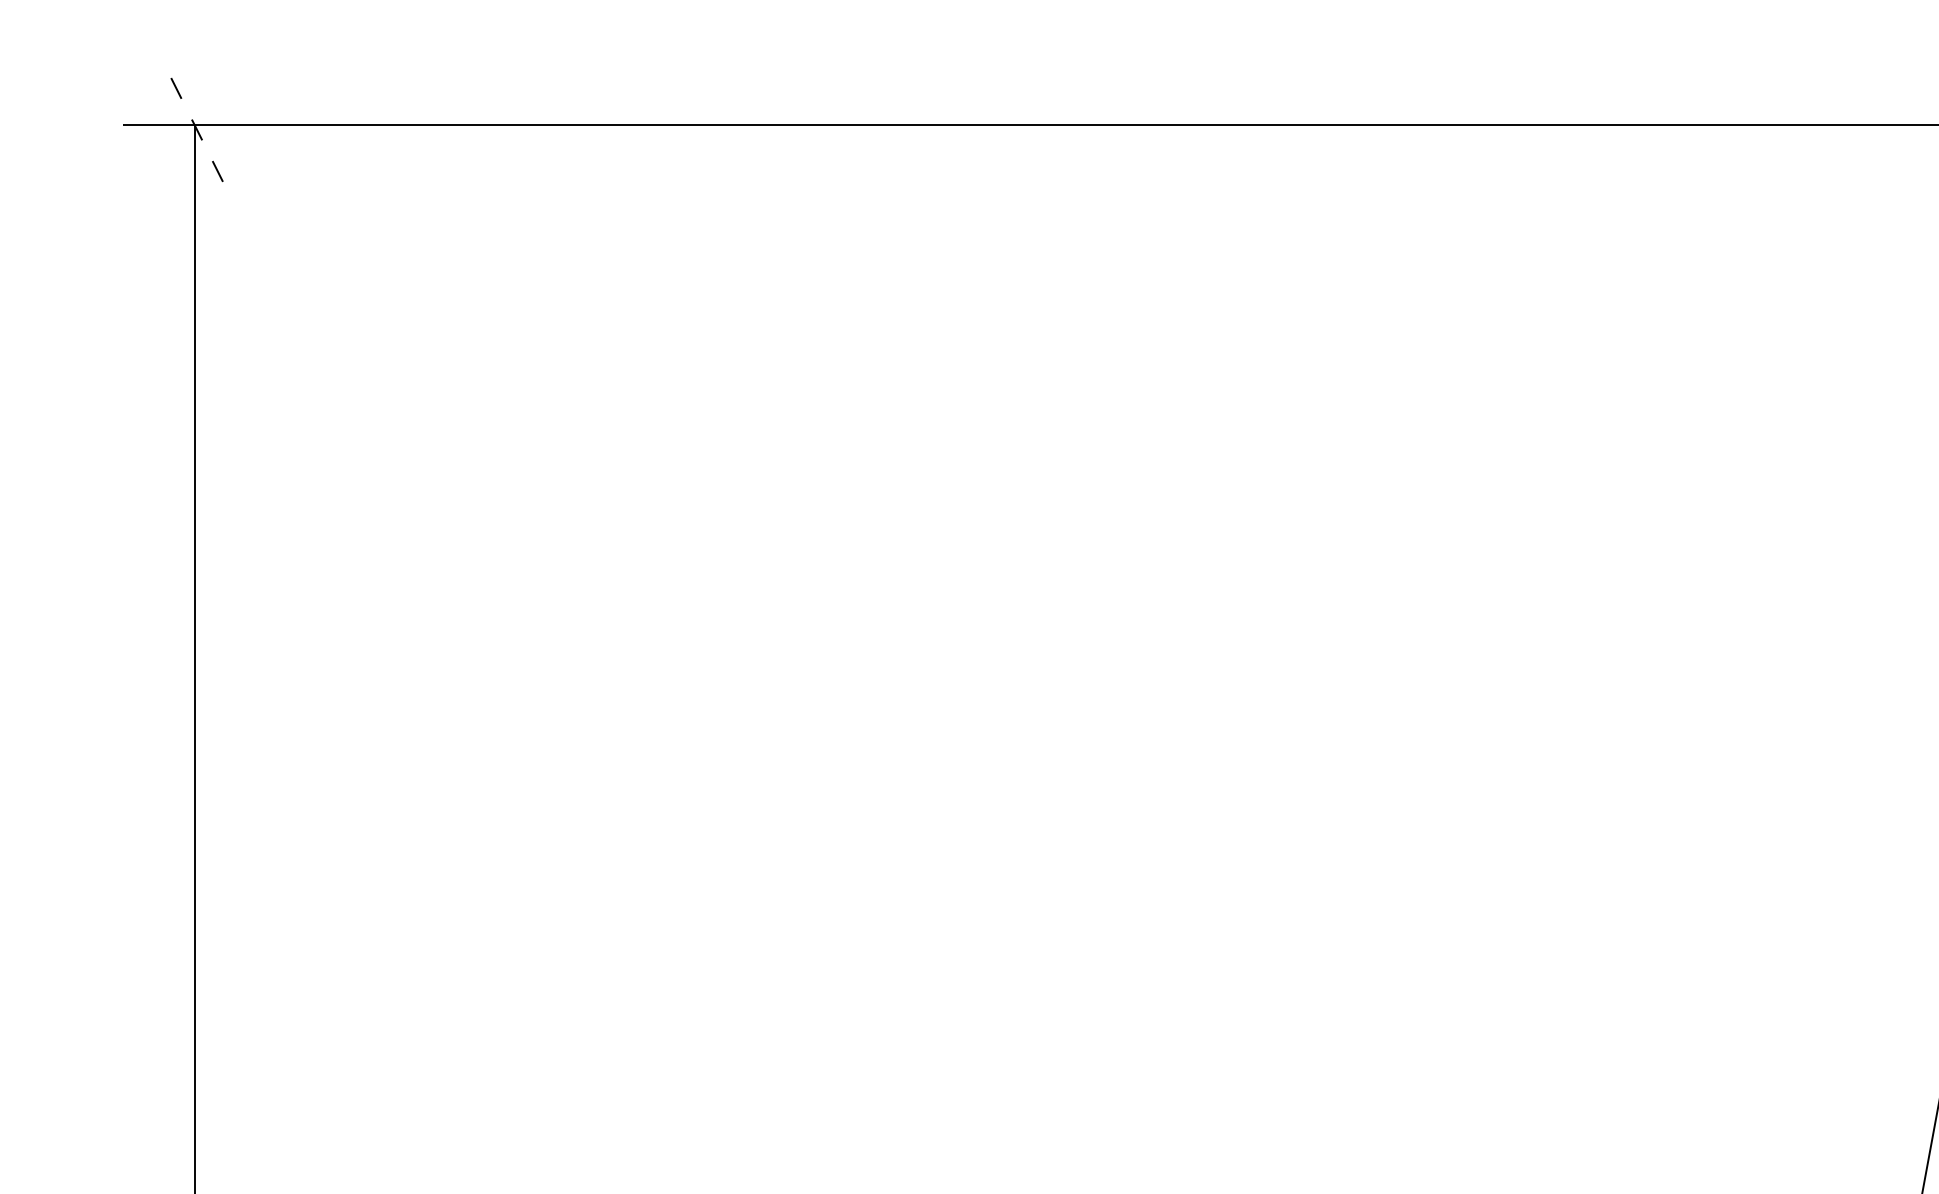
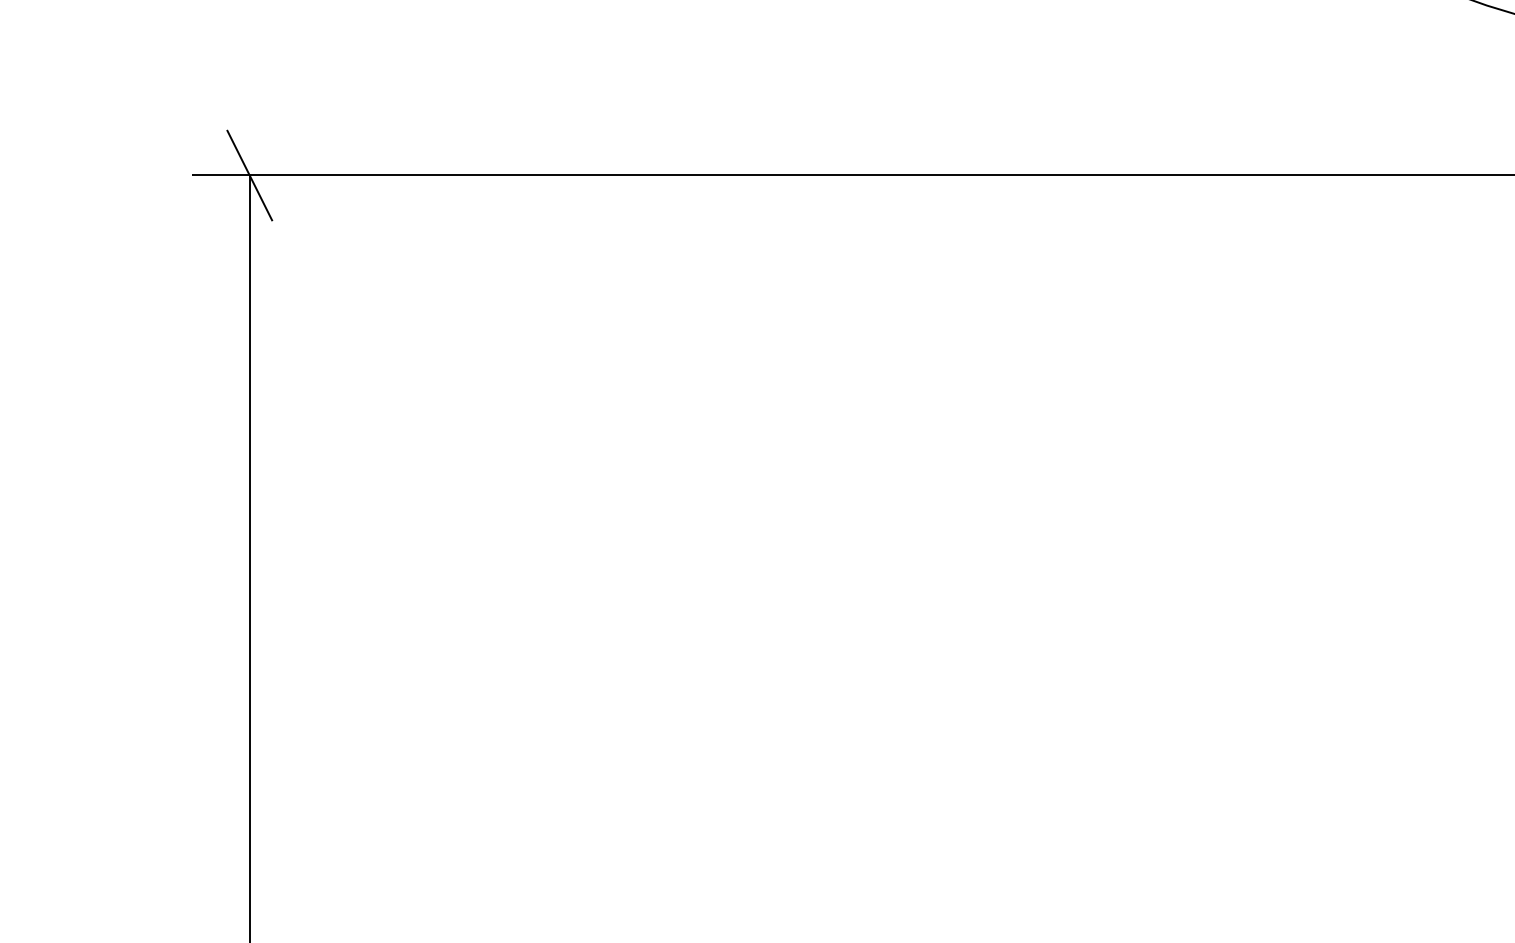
line: (194, 124) -> (249, 175), dashed -> solid

